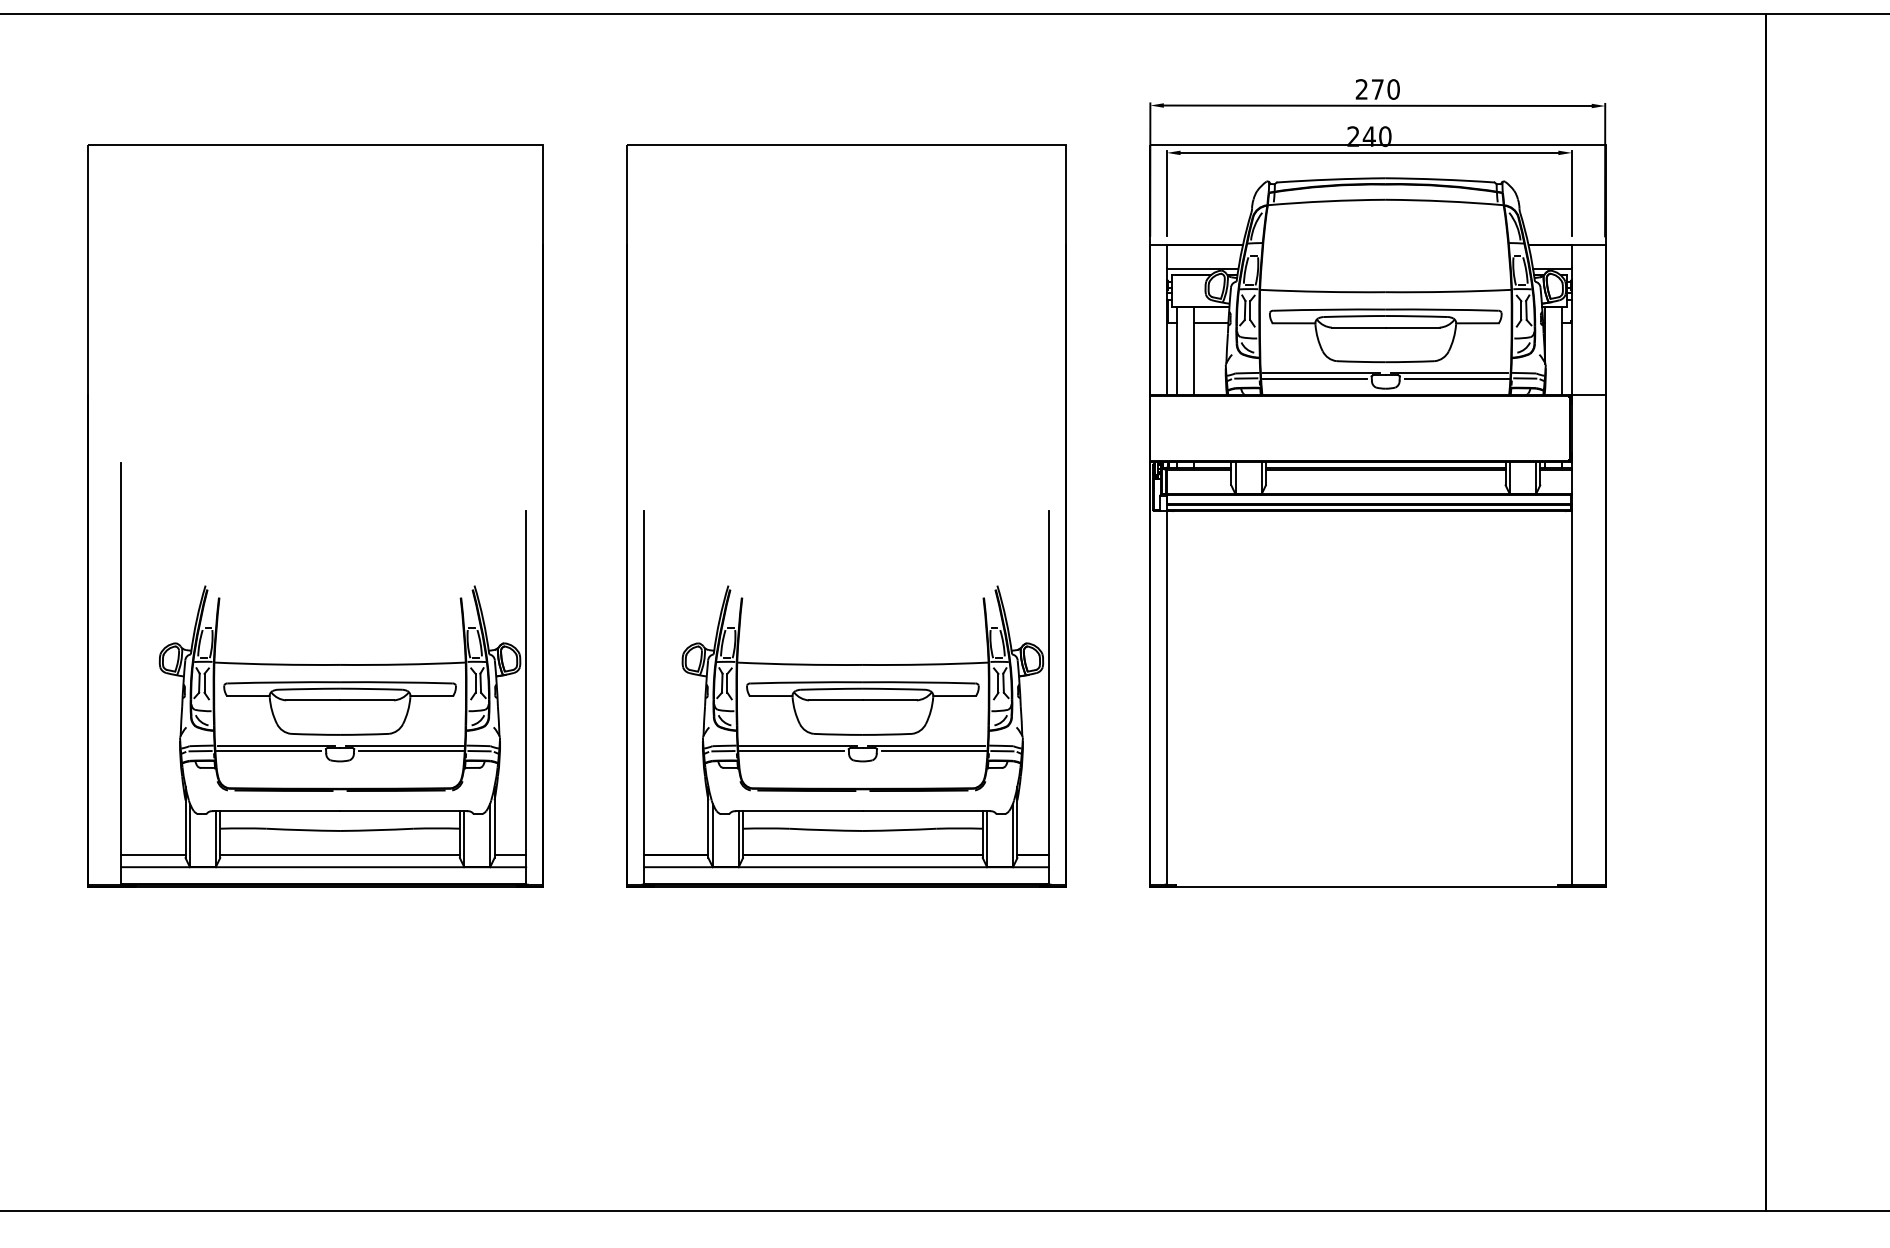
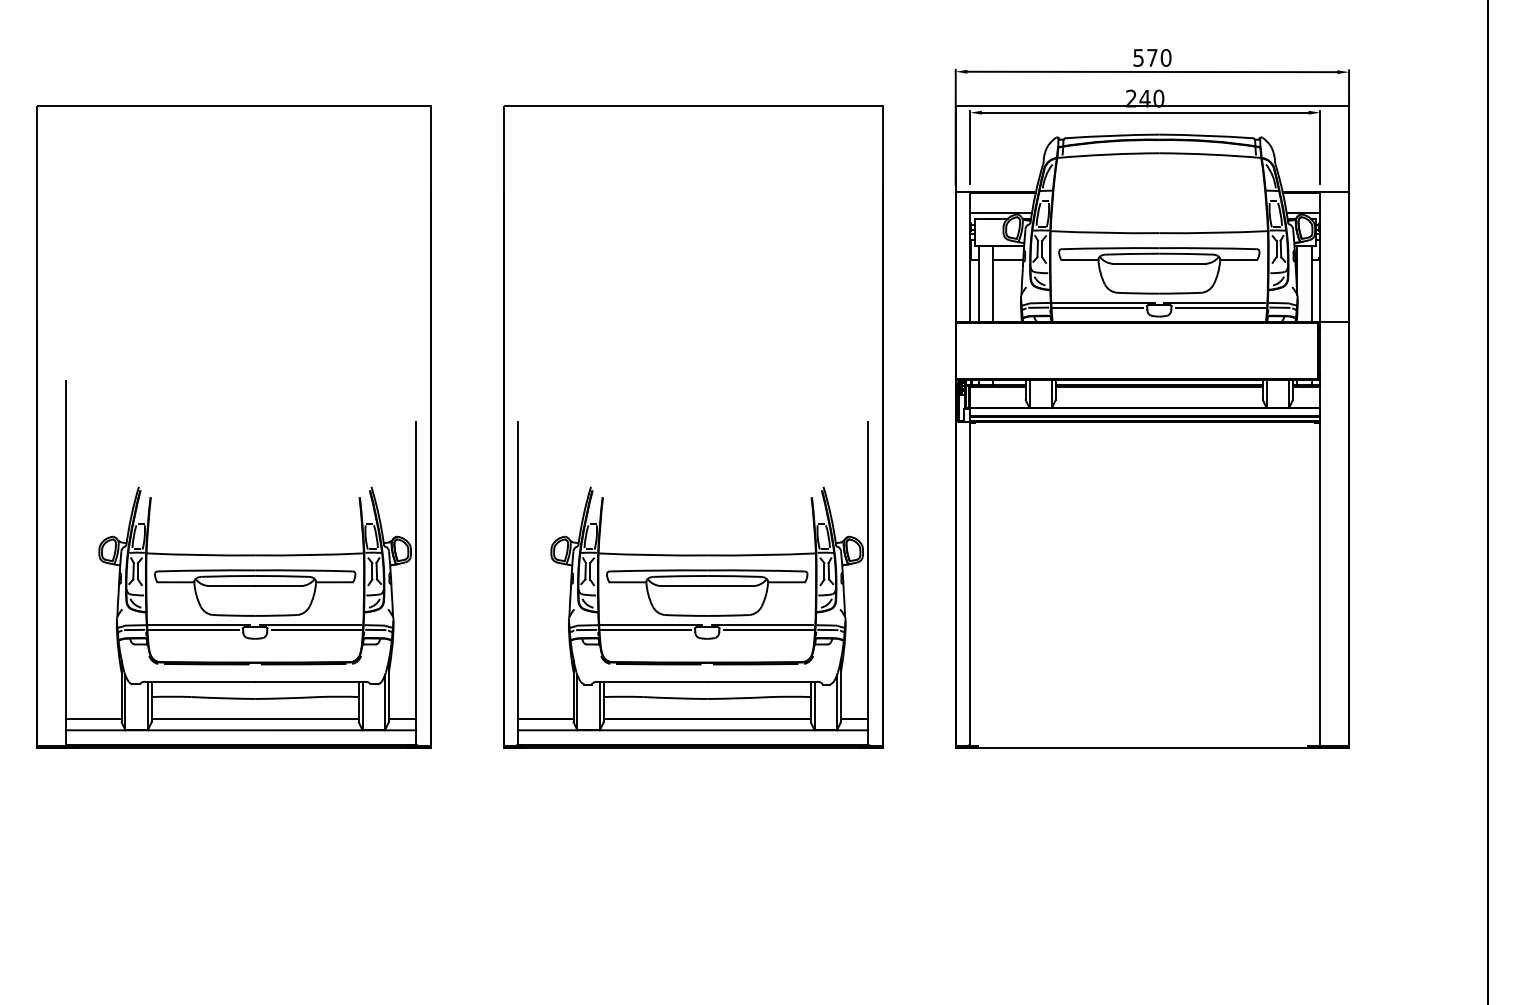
text: (1361, 89) -> (1138, 57), 270 -> 570

